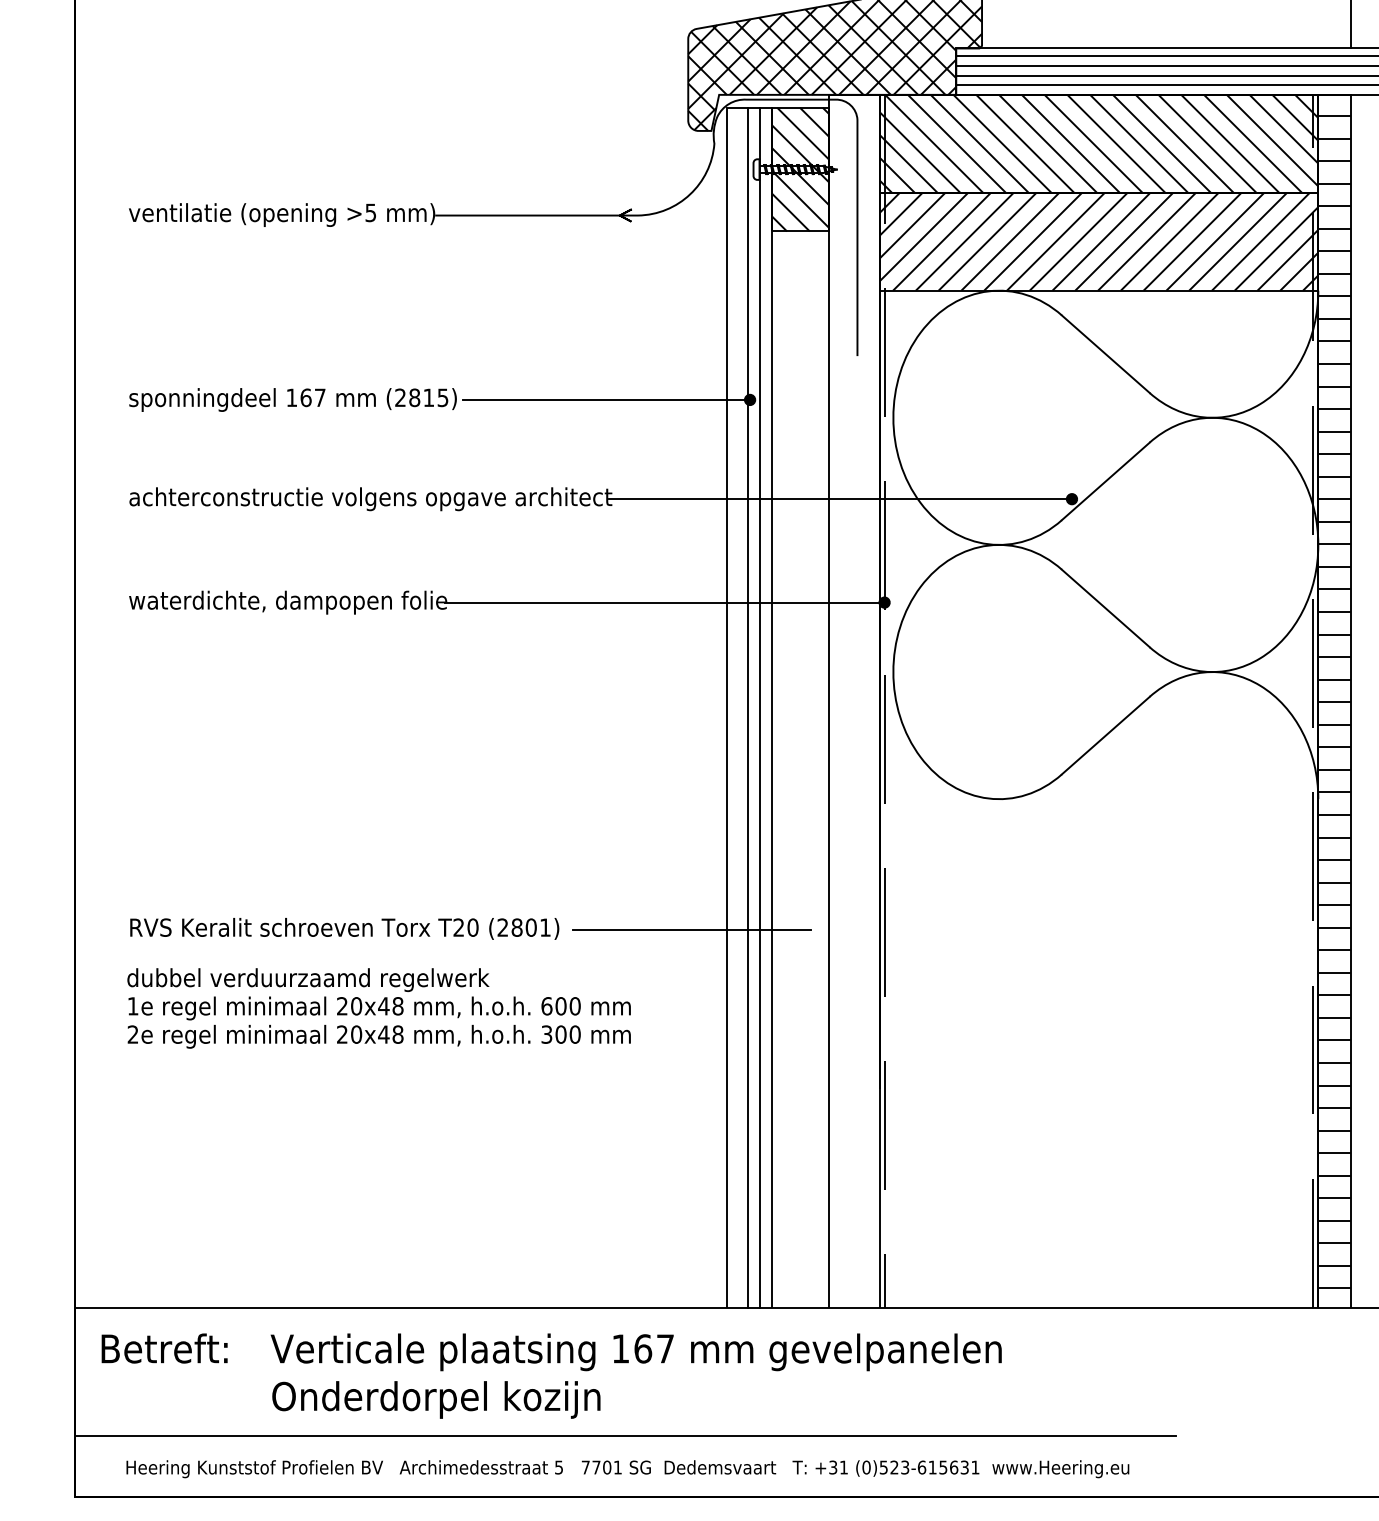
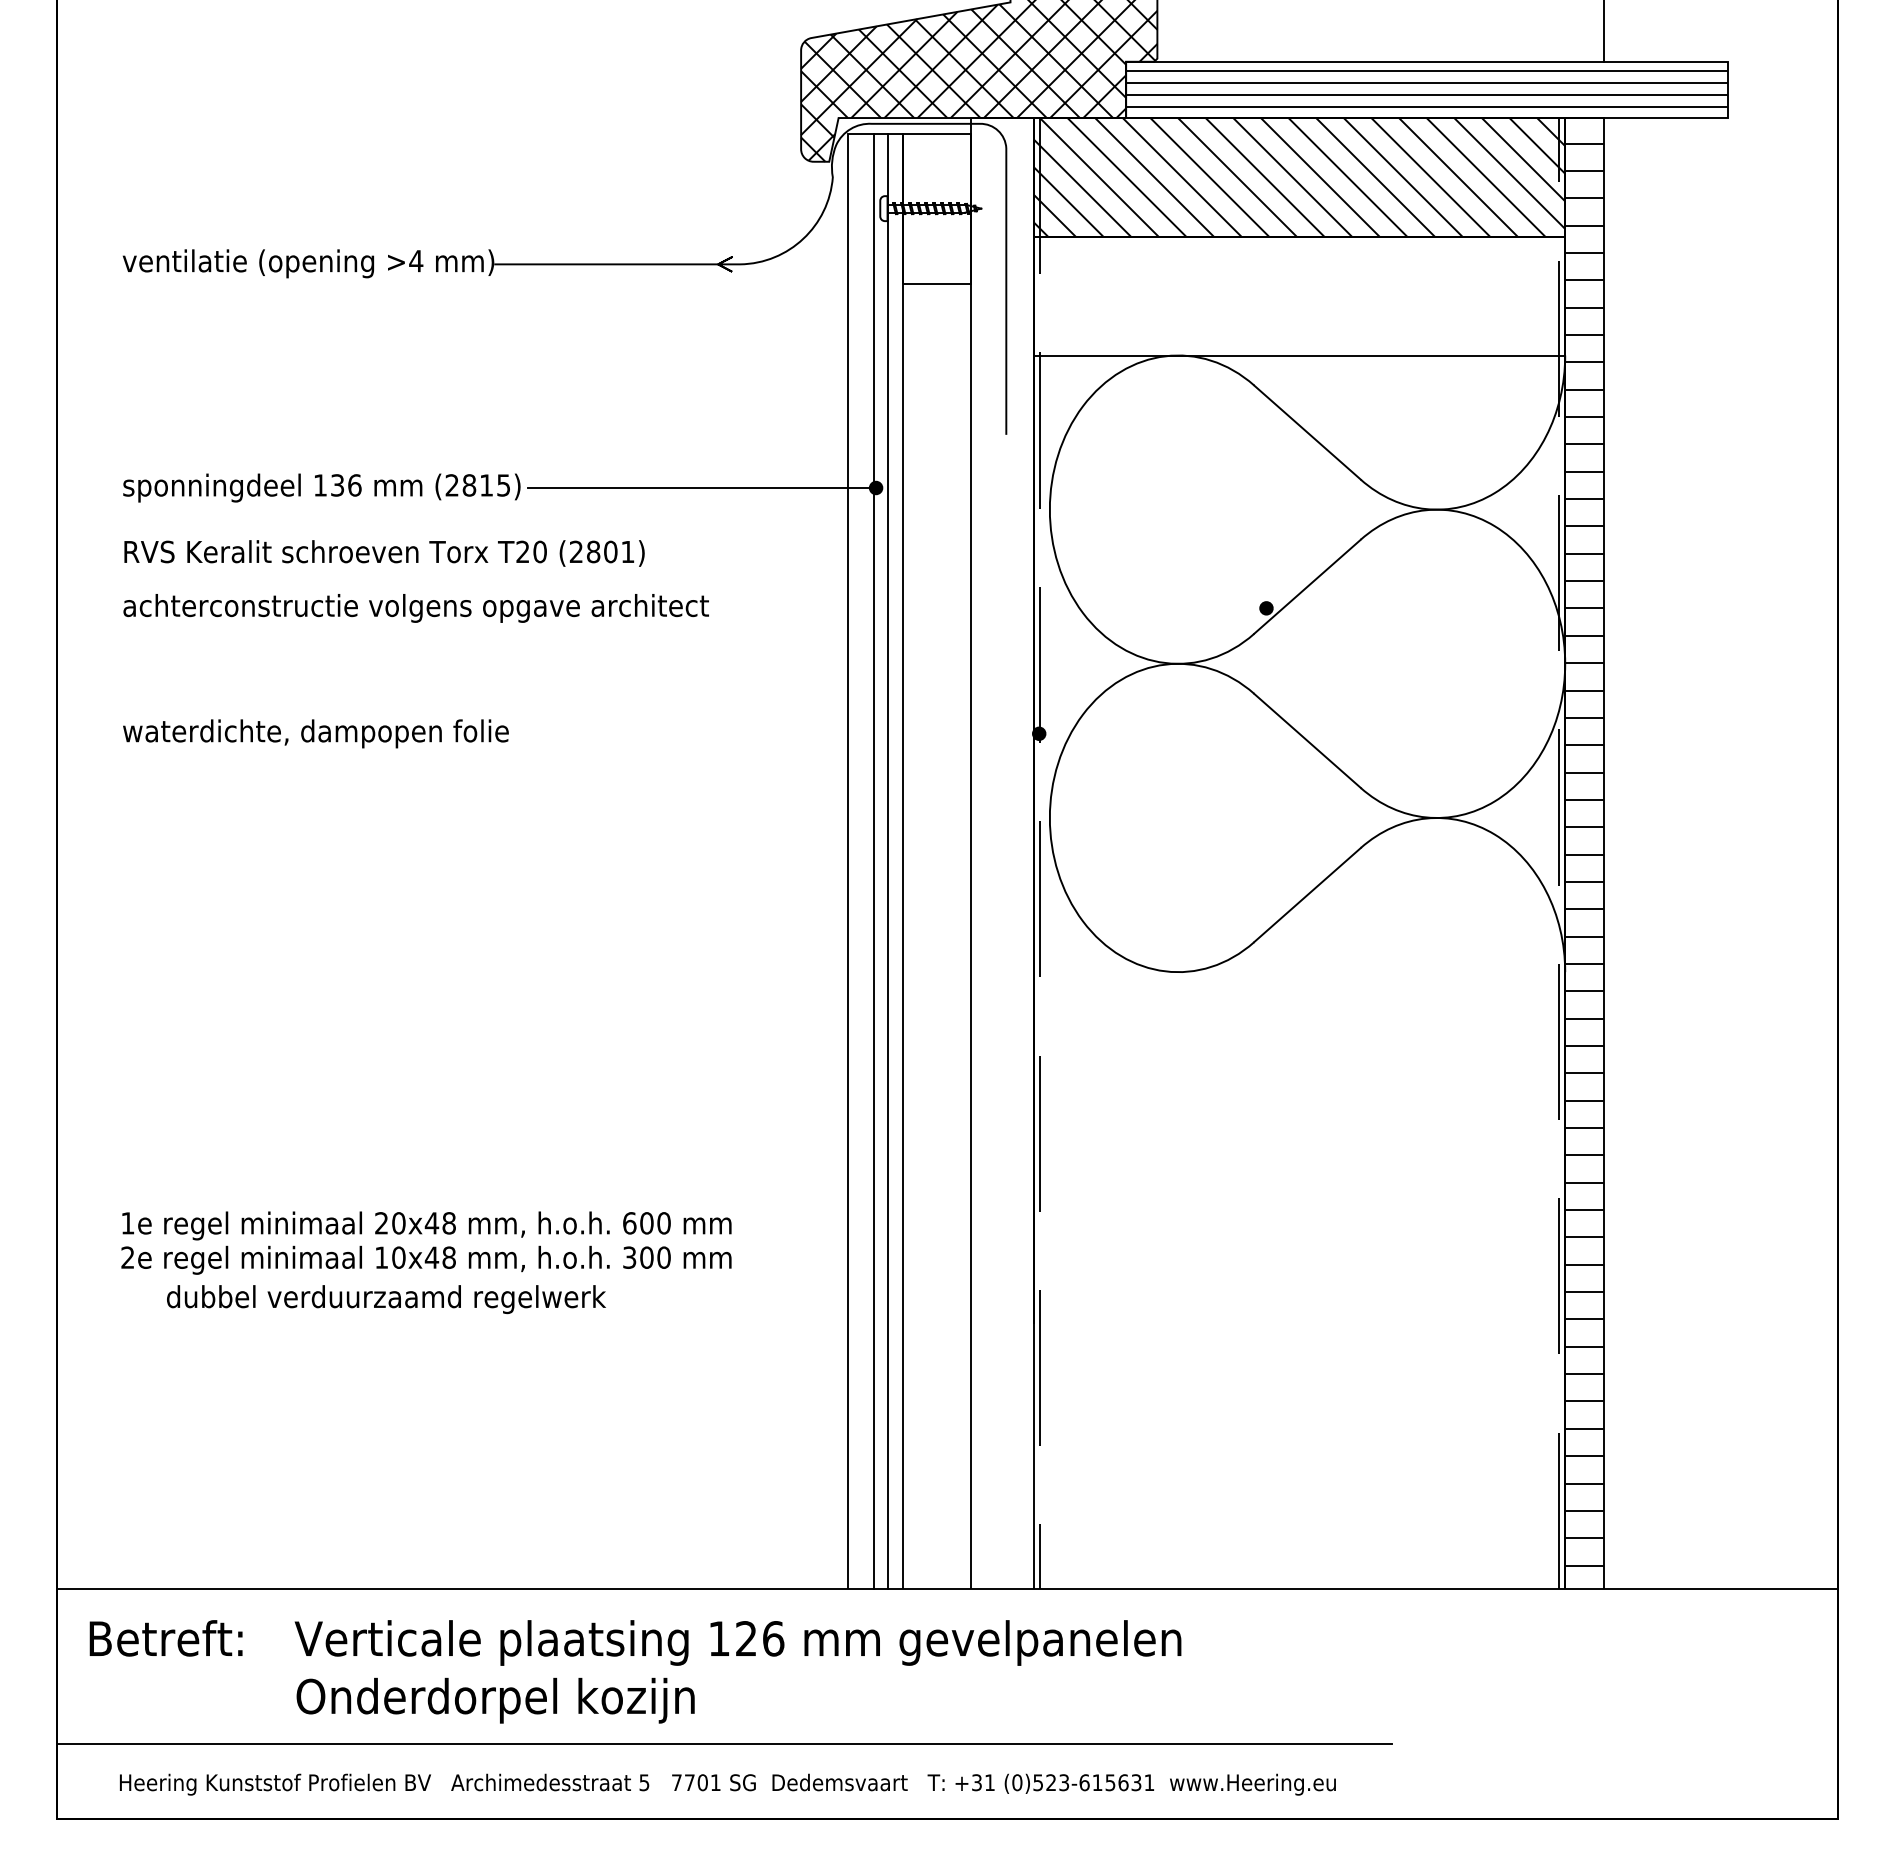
hatch: (799, 169) -> (936, 208), removed
text: (371, 213) -> (416, 261), >5 -> >4
hatch: (1099, 241) -> (1299, 295), removed
text: (313, 397) -> (346, 485), 167 -> 136
line: (840, 499) -> (985, 608), removed
line: (664, 602) -> (772, 733), removed
text: (344, 928) -> (384, 553), moved
line: (691, 929) -> (805, 1130), removed
text: (308, 980) -> (386, 1299), moved
text: (342, 1034) -> (381, 1257), 20x48 -> 10x48
text: (654, 1348) -> (760, 1638), 167 -> 126

